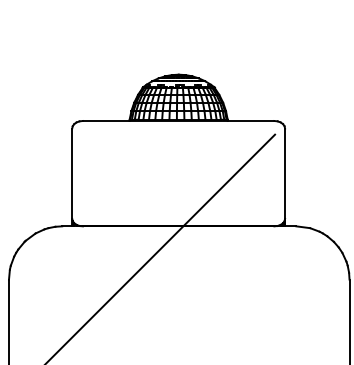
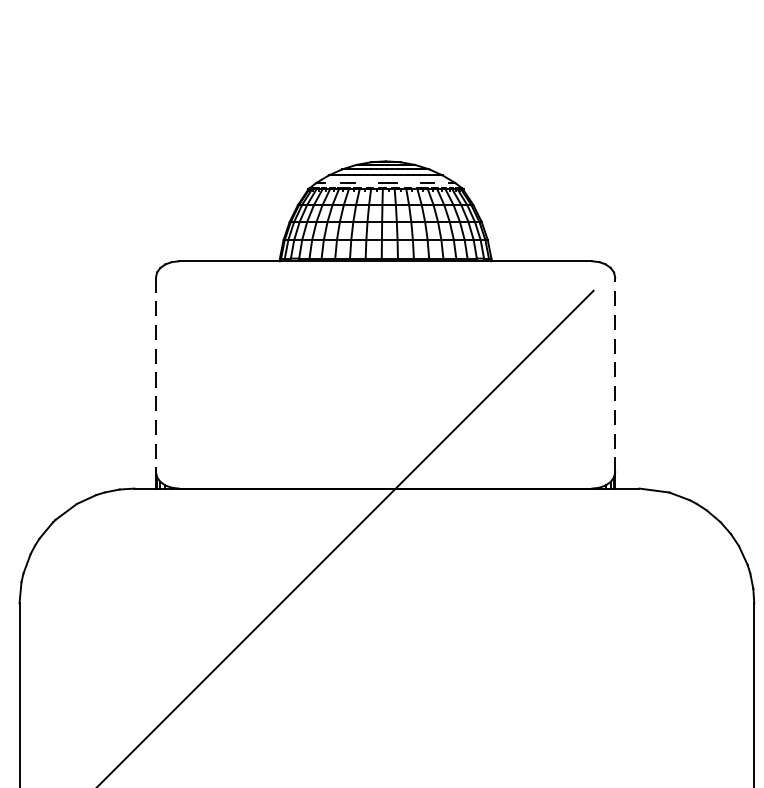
line: (285, 173) -> (616, 374), solid -> dashed
line: (72, 174) -> (156, 376), solid -> dashed

